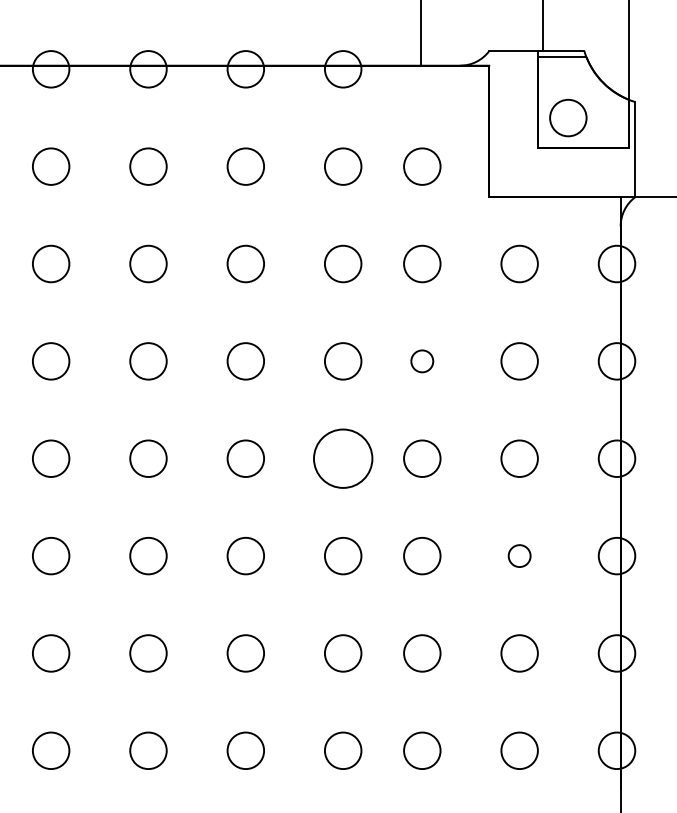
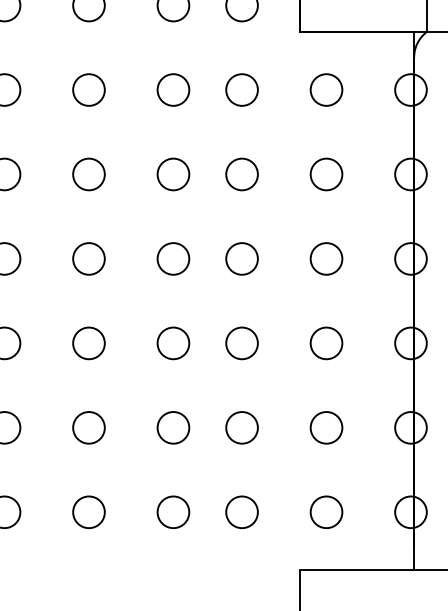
circle: (422, 361) -> (242, 174), size x1.67
circle: (342, 458) -> (172, 258), size x0.62
circle: (519, 555) -> (326, 342), size x1.67

